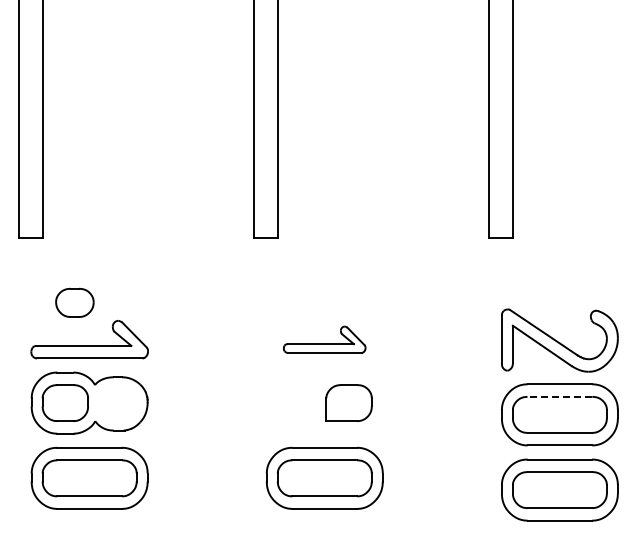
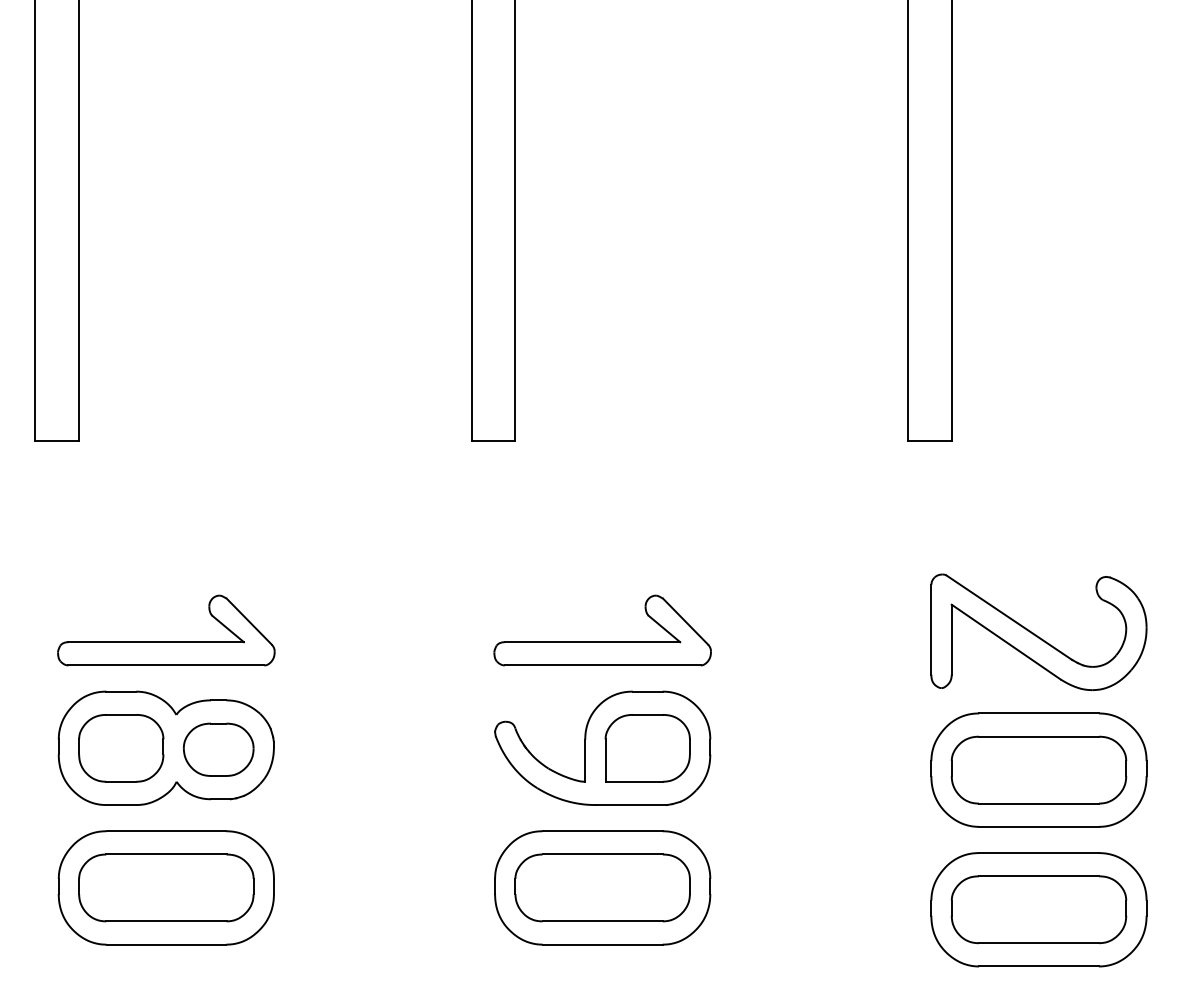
part: (74, 302) -> (217, 749), moved
part: (324, 339) -> (602, 630), size x1.43
line: (559, 396) -> (1038, 736), dashed -> solid
part: (324, 402) -> (602, 747), added

